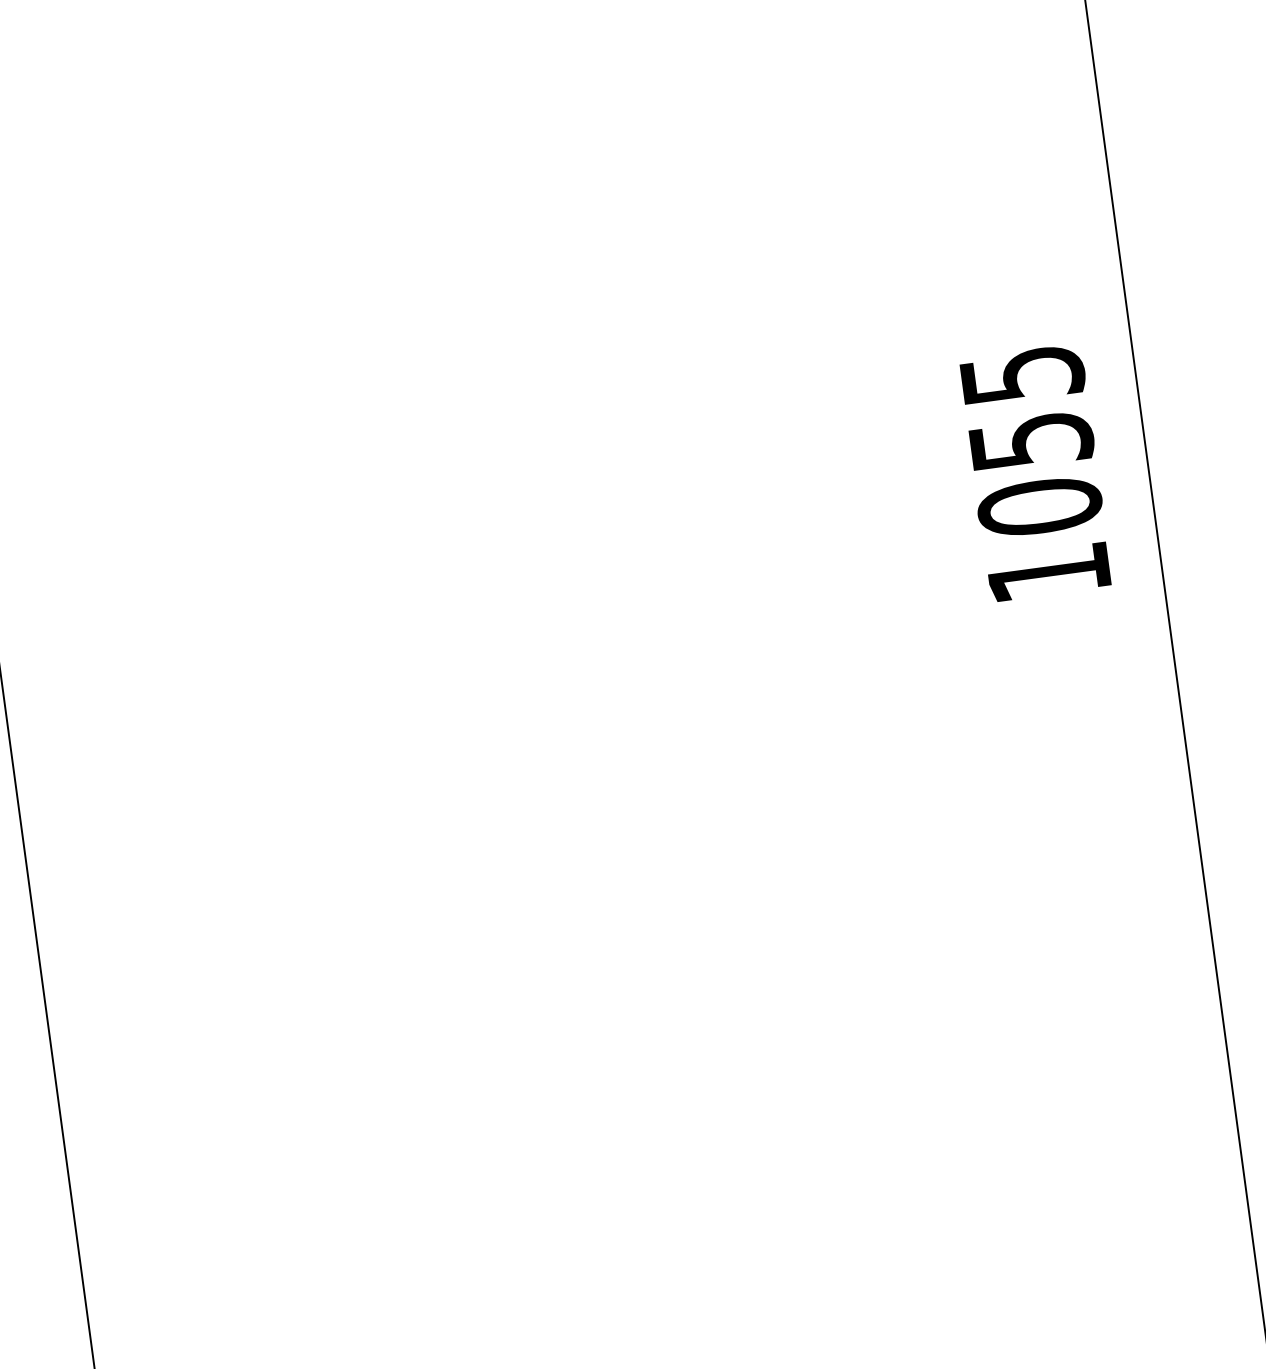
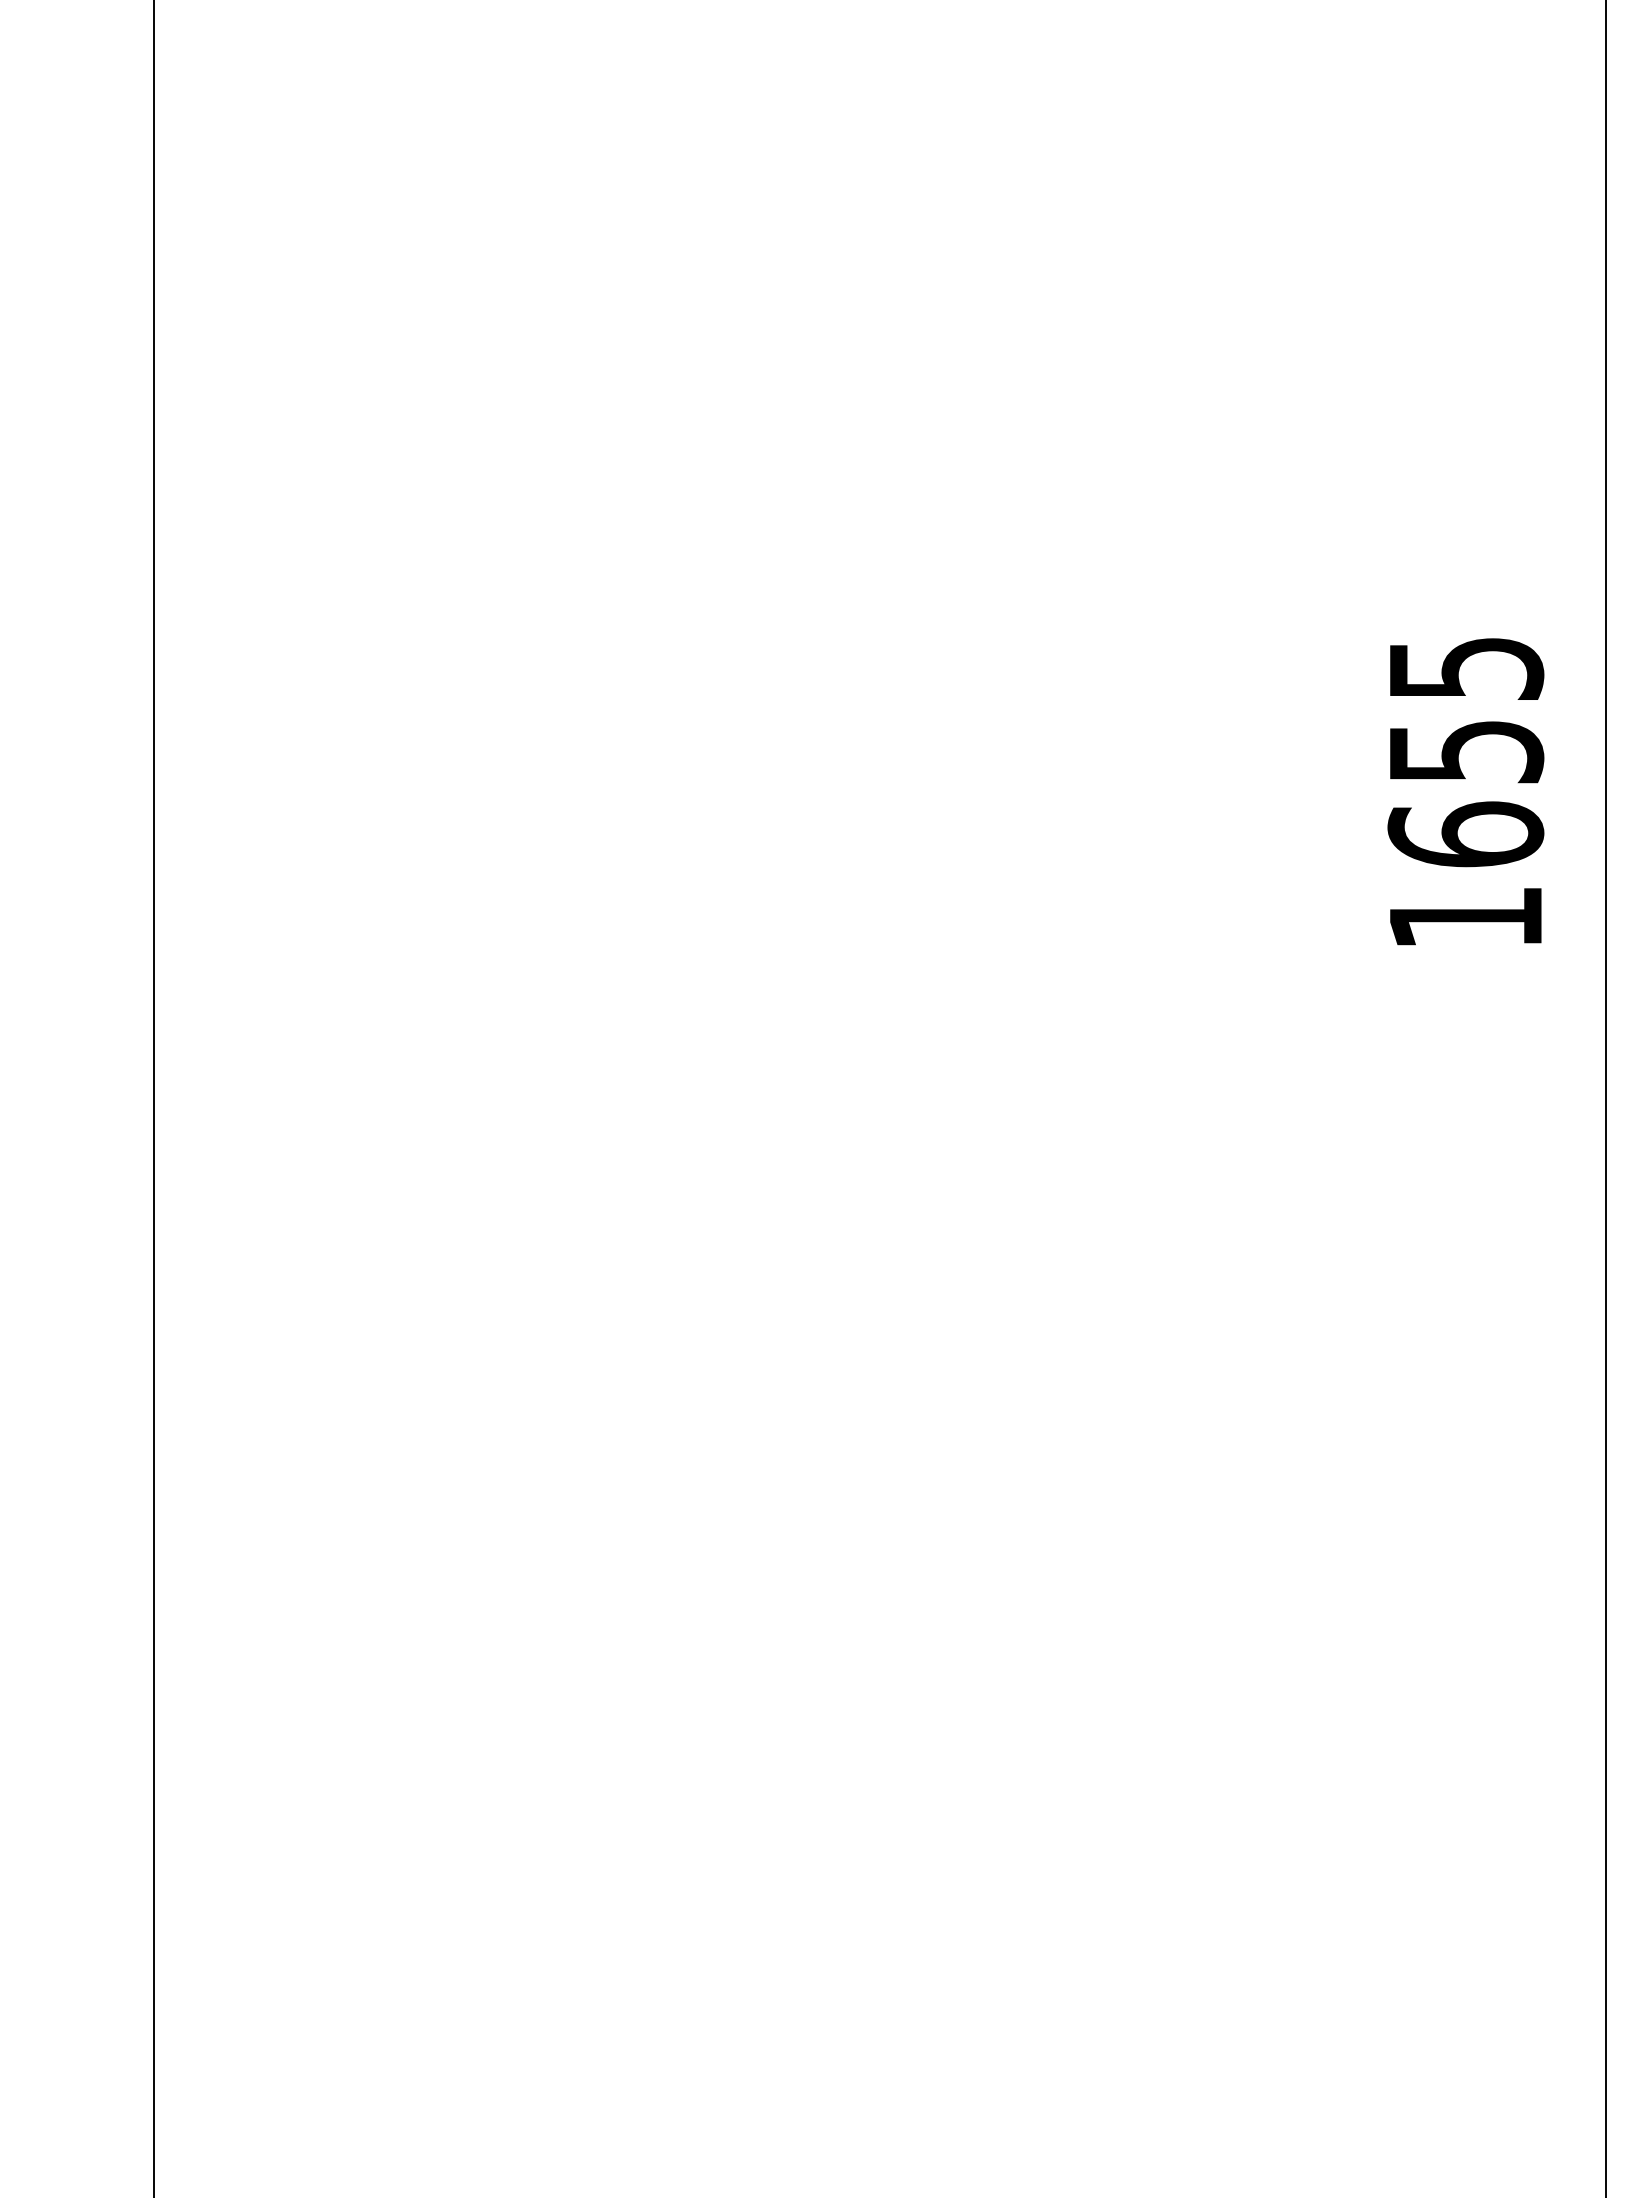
text: (1039, 506) -> (1465, 834), 1055 -> 1655

